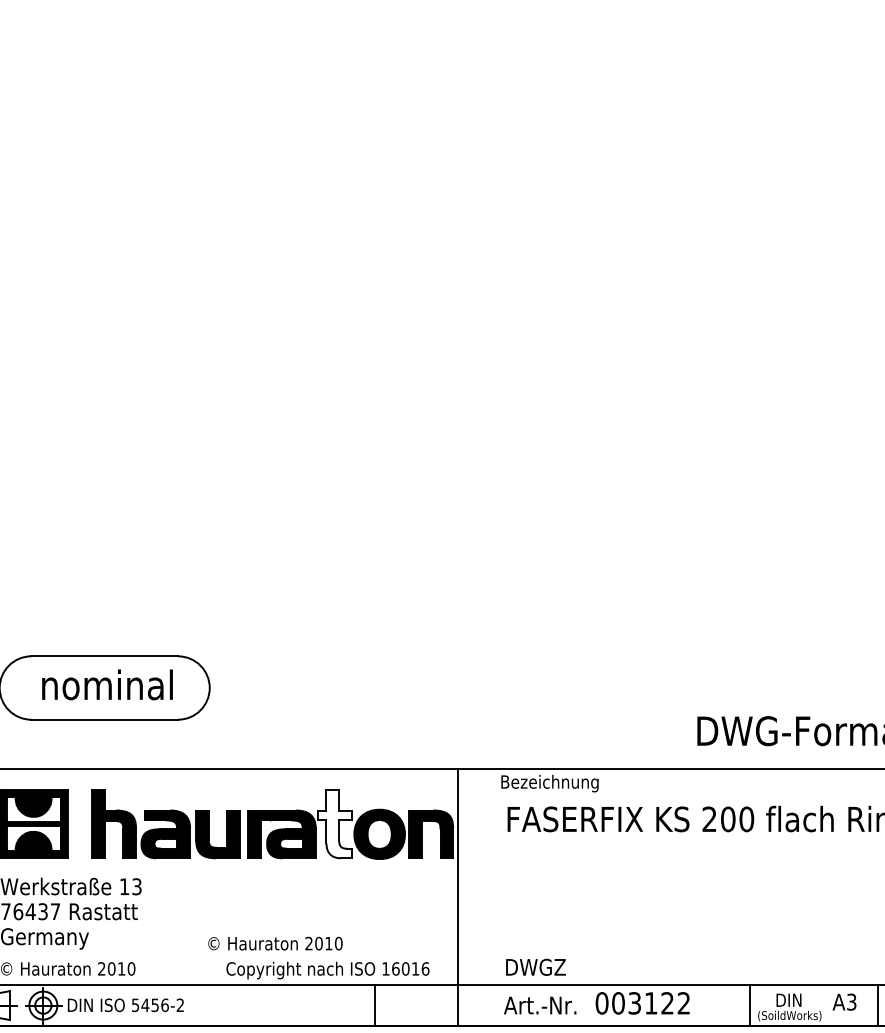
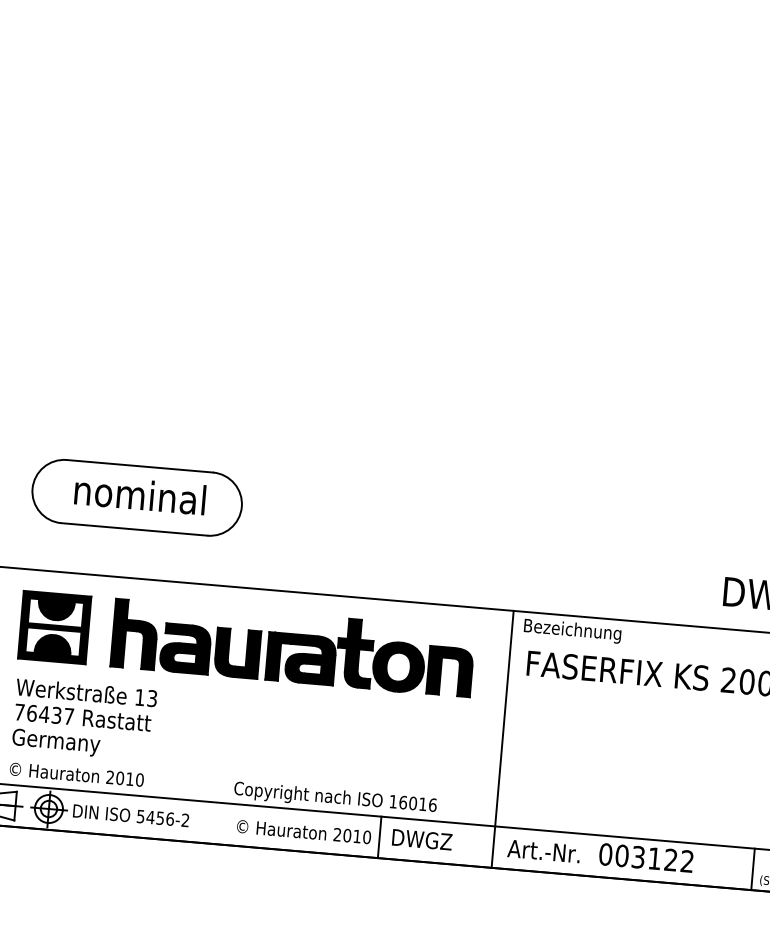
fill: (334, 824) -> (354, 653), added
line: (458, 897) -> (502, 739), moved
text: (275, 943) -> (304, 831), moved
text: (535, 966) -> (421, 838), moved

